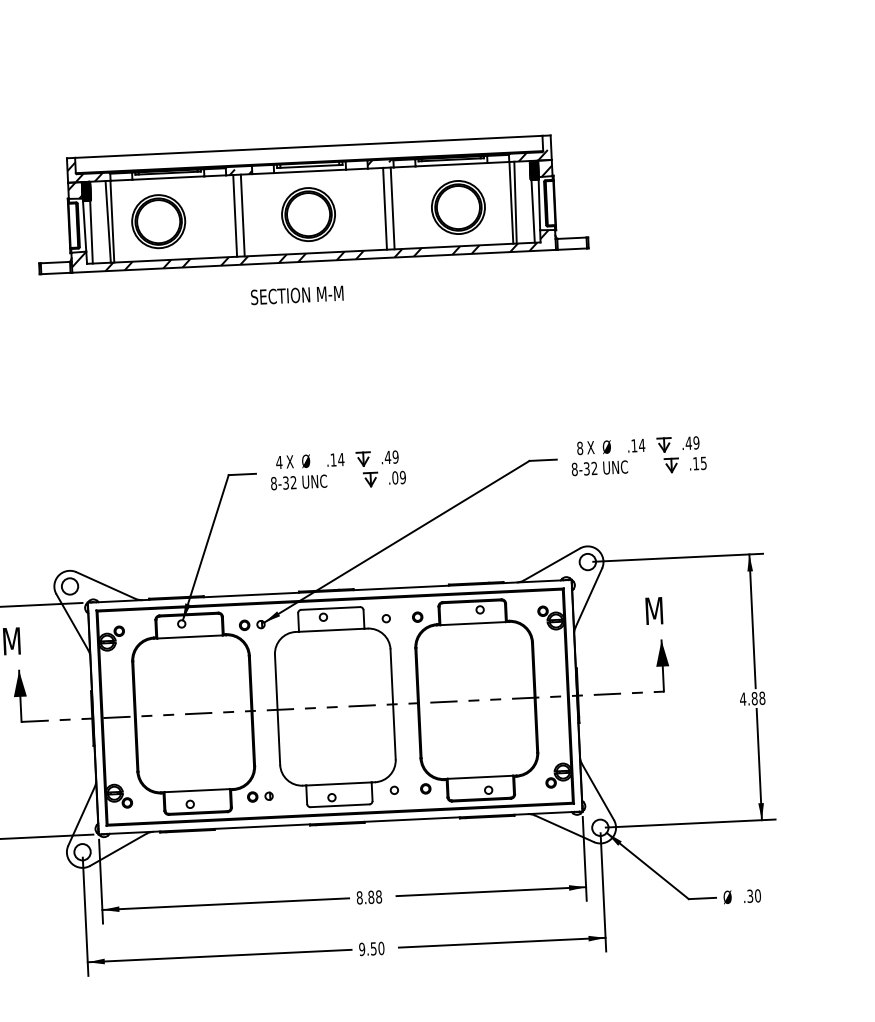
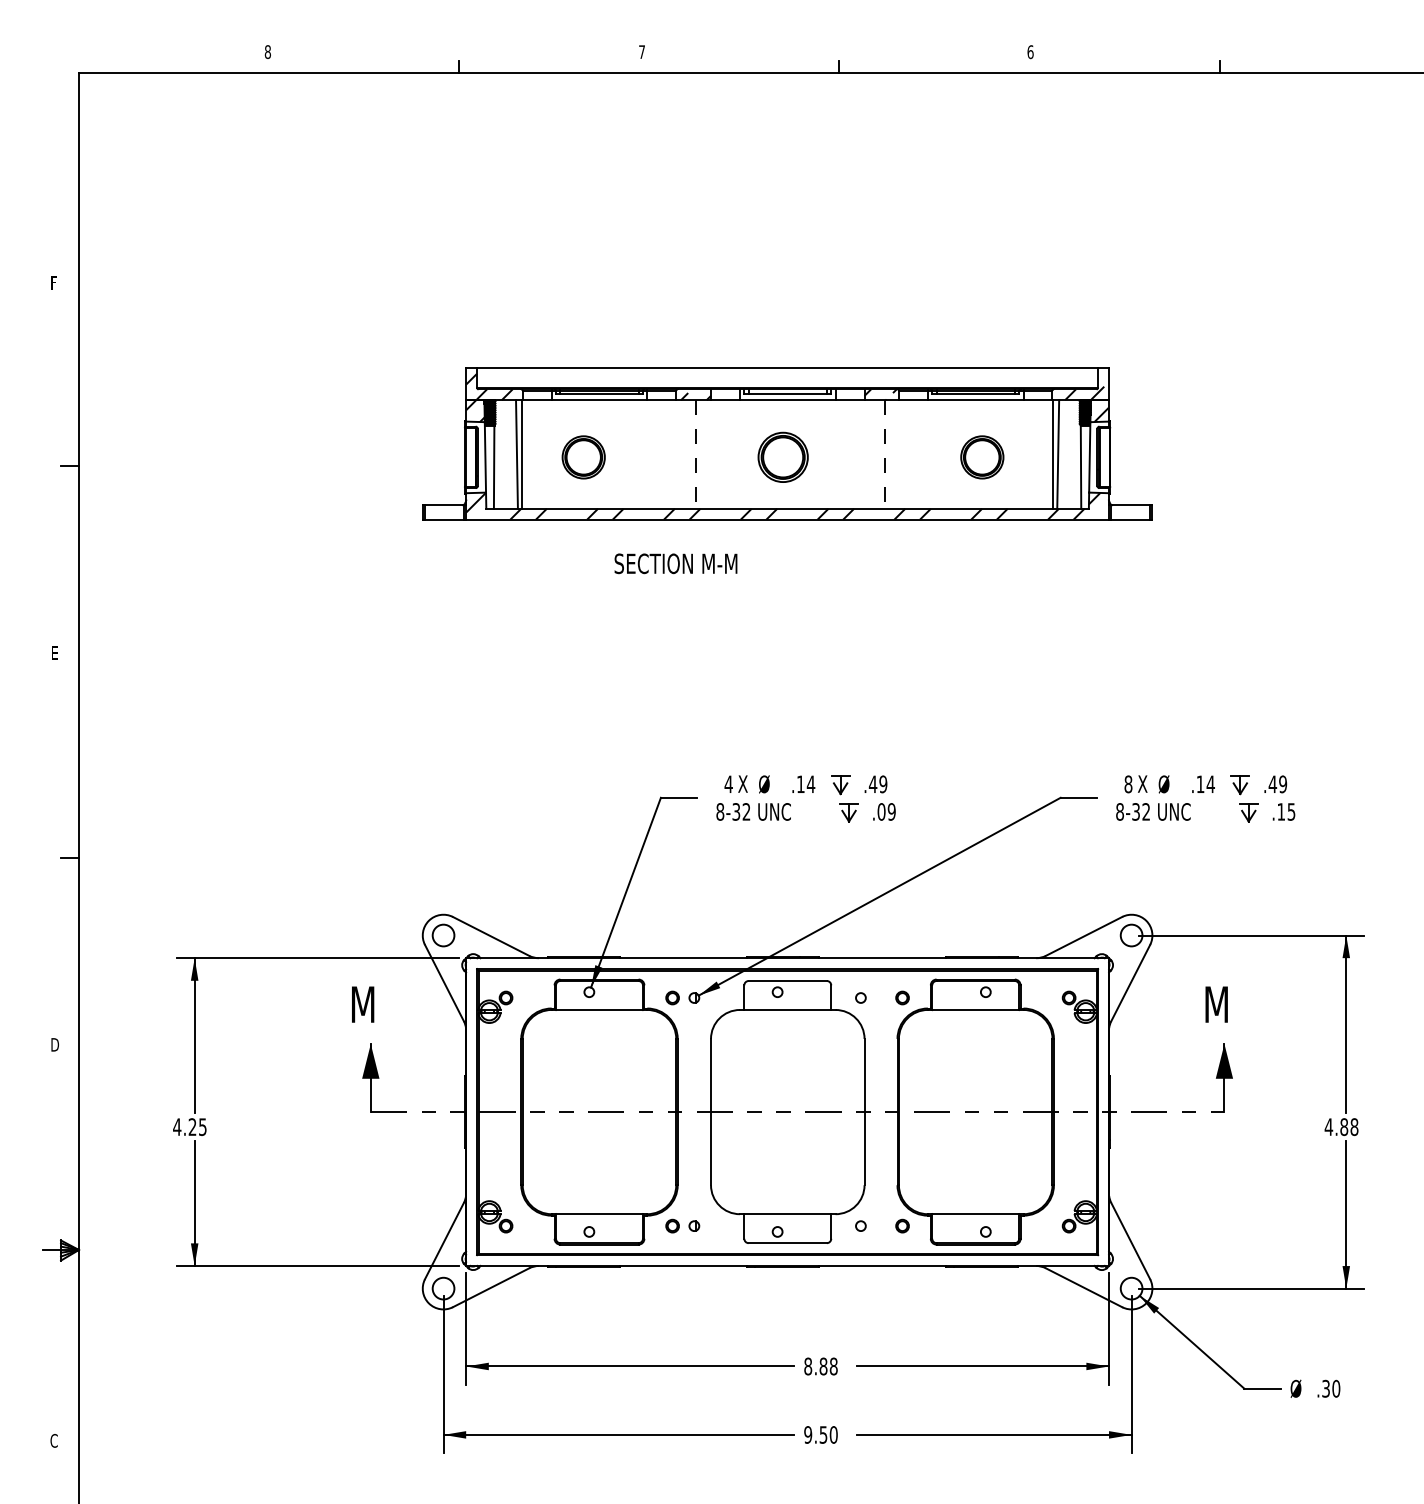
part: (458, 207) -> (982, 457), size x0.6
line: (392, 208) -> (894, 454), removed
line: (384, 209) -> (884, 455), solid -> dashed
part: (308, 214) -> (783, 457), size x0.7
line: (235, 215) -> (685, 454), removed
line: (242, 216) -> (695, 455), solid -> dashed
part: (158, 221) -> (583, 457), size x0.6
text: (296, 295) -> (675, 563), moved

